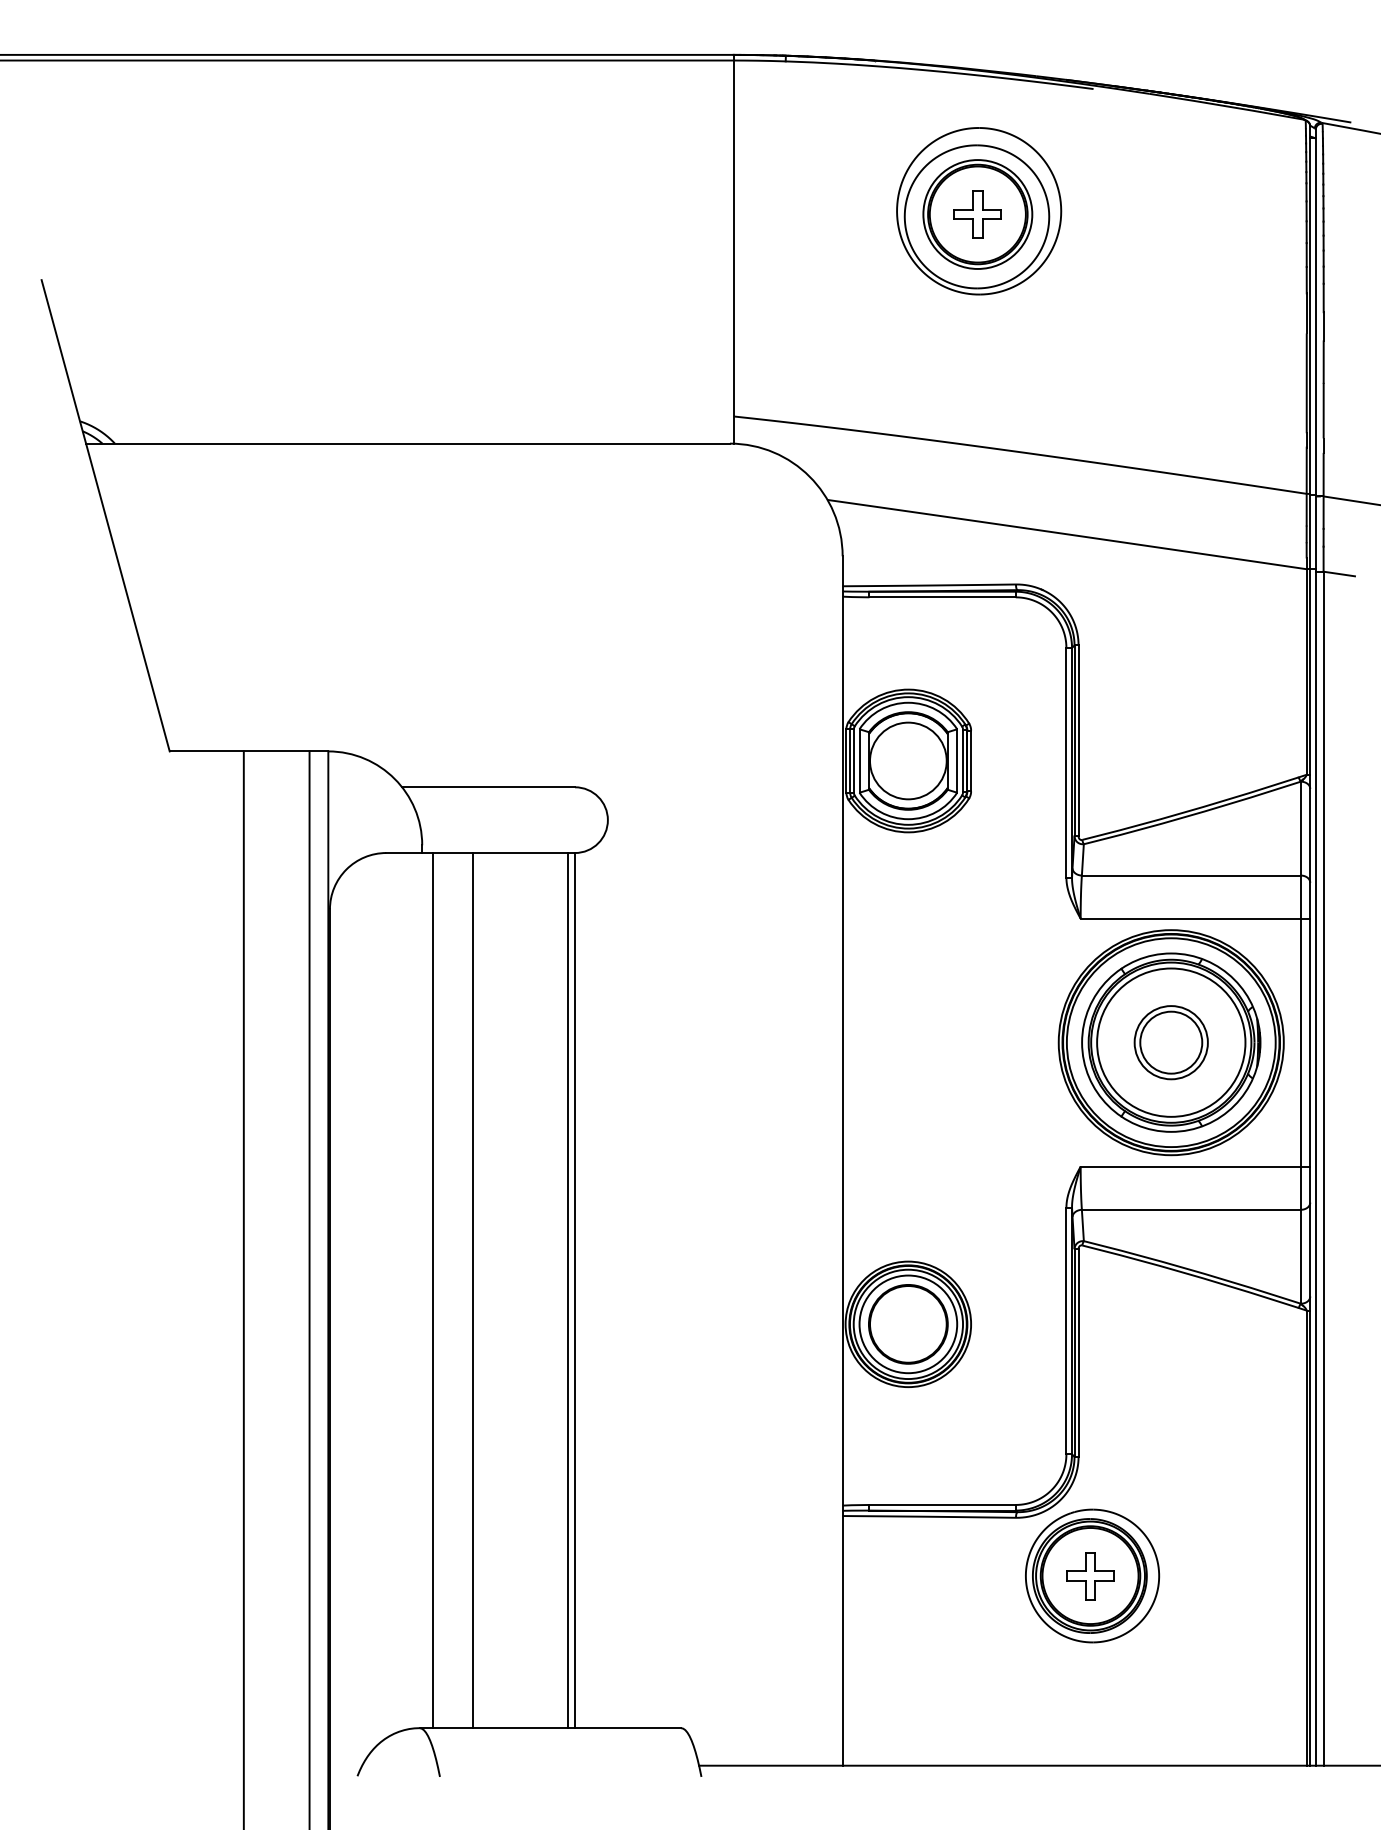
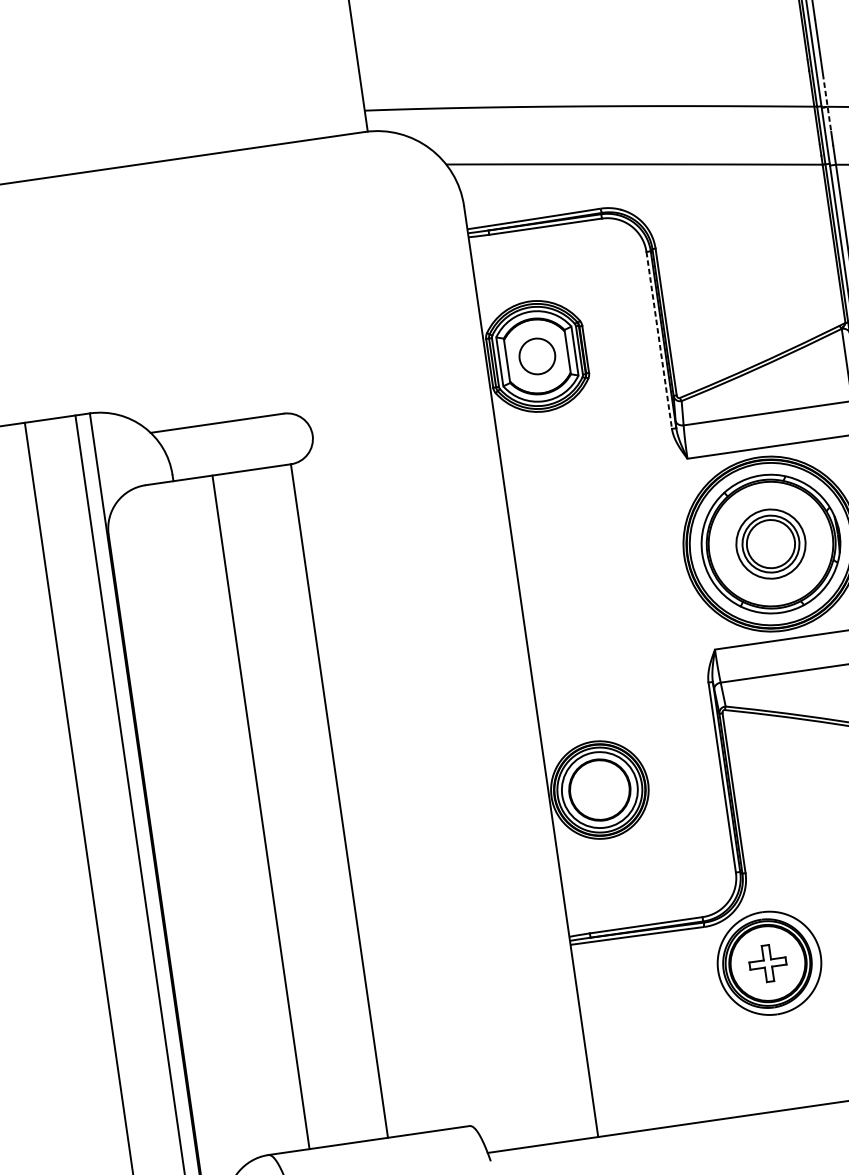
line: (1323, 491) -> (827, 103), solid -> dashed
circle: (908, 760) -> (537, 356), size x0.6
line: (1066, 762) -> (659, 340), solid -> dashed
circle: (1171, 1042) -> (771, 543), size x0.6
line: (433, 1290) -> (230, 816), removed
line: (568, 1290) -> (334, 801), removed

